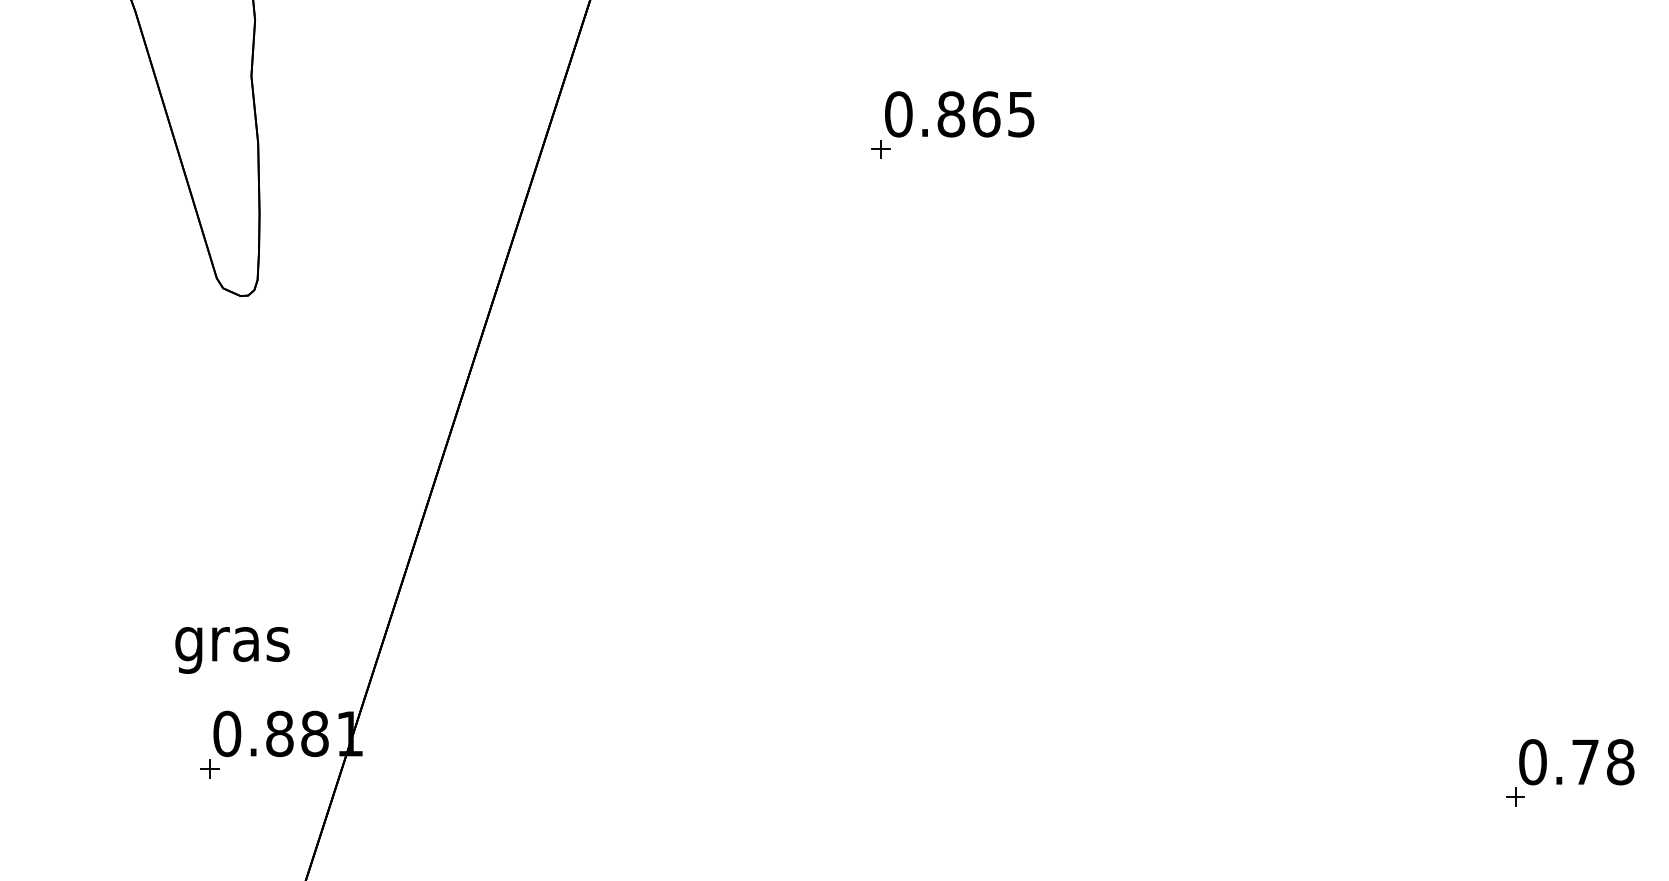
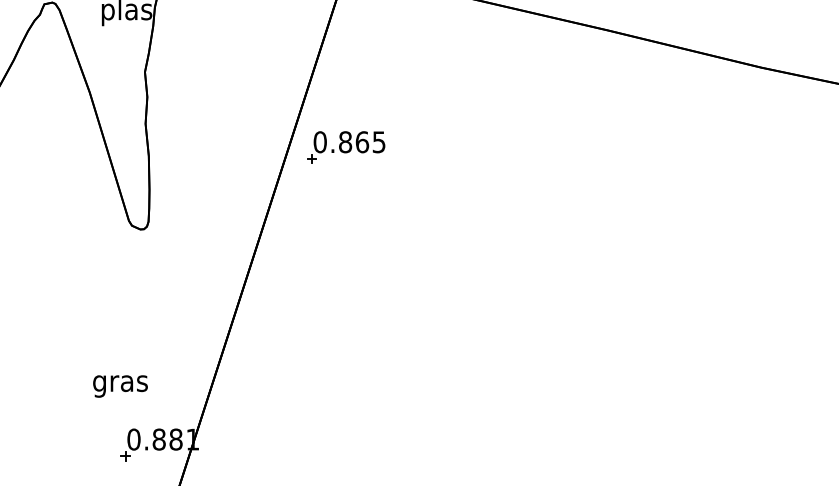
part: (953, 125) -> (346, 147), moved
text: (232, 650) -> (120, 386), moved
part: (1570, 773) -> (778, 458), removed

